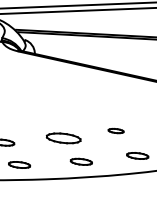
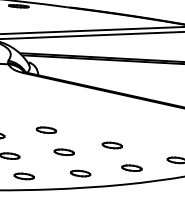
part: (43, 113) -> (46, 129), added
part: (115, 131) -> (111, 145), size x1.43
part: (62, 138) -> (63, 152), size x0.62

